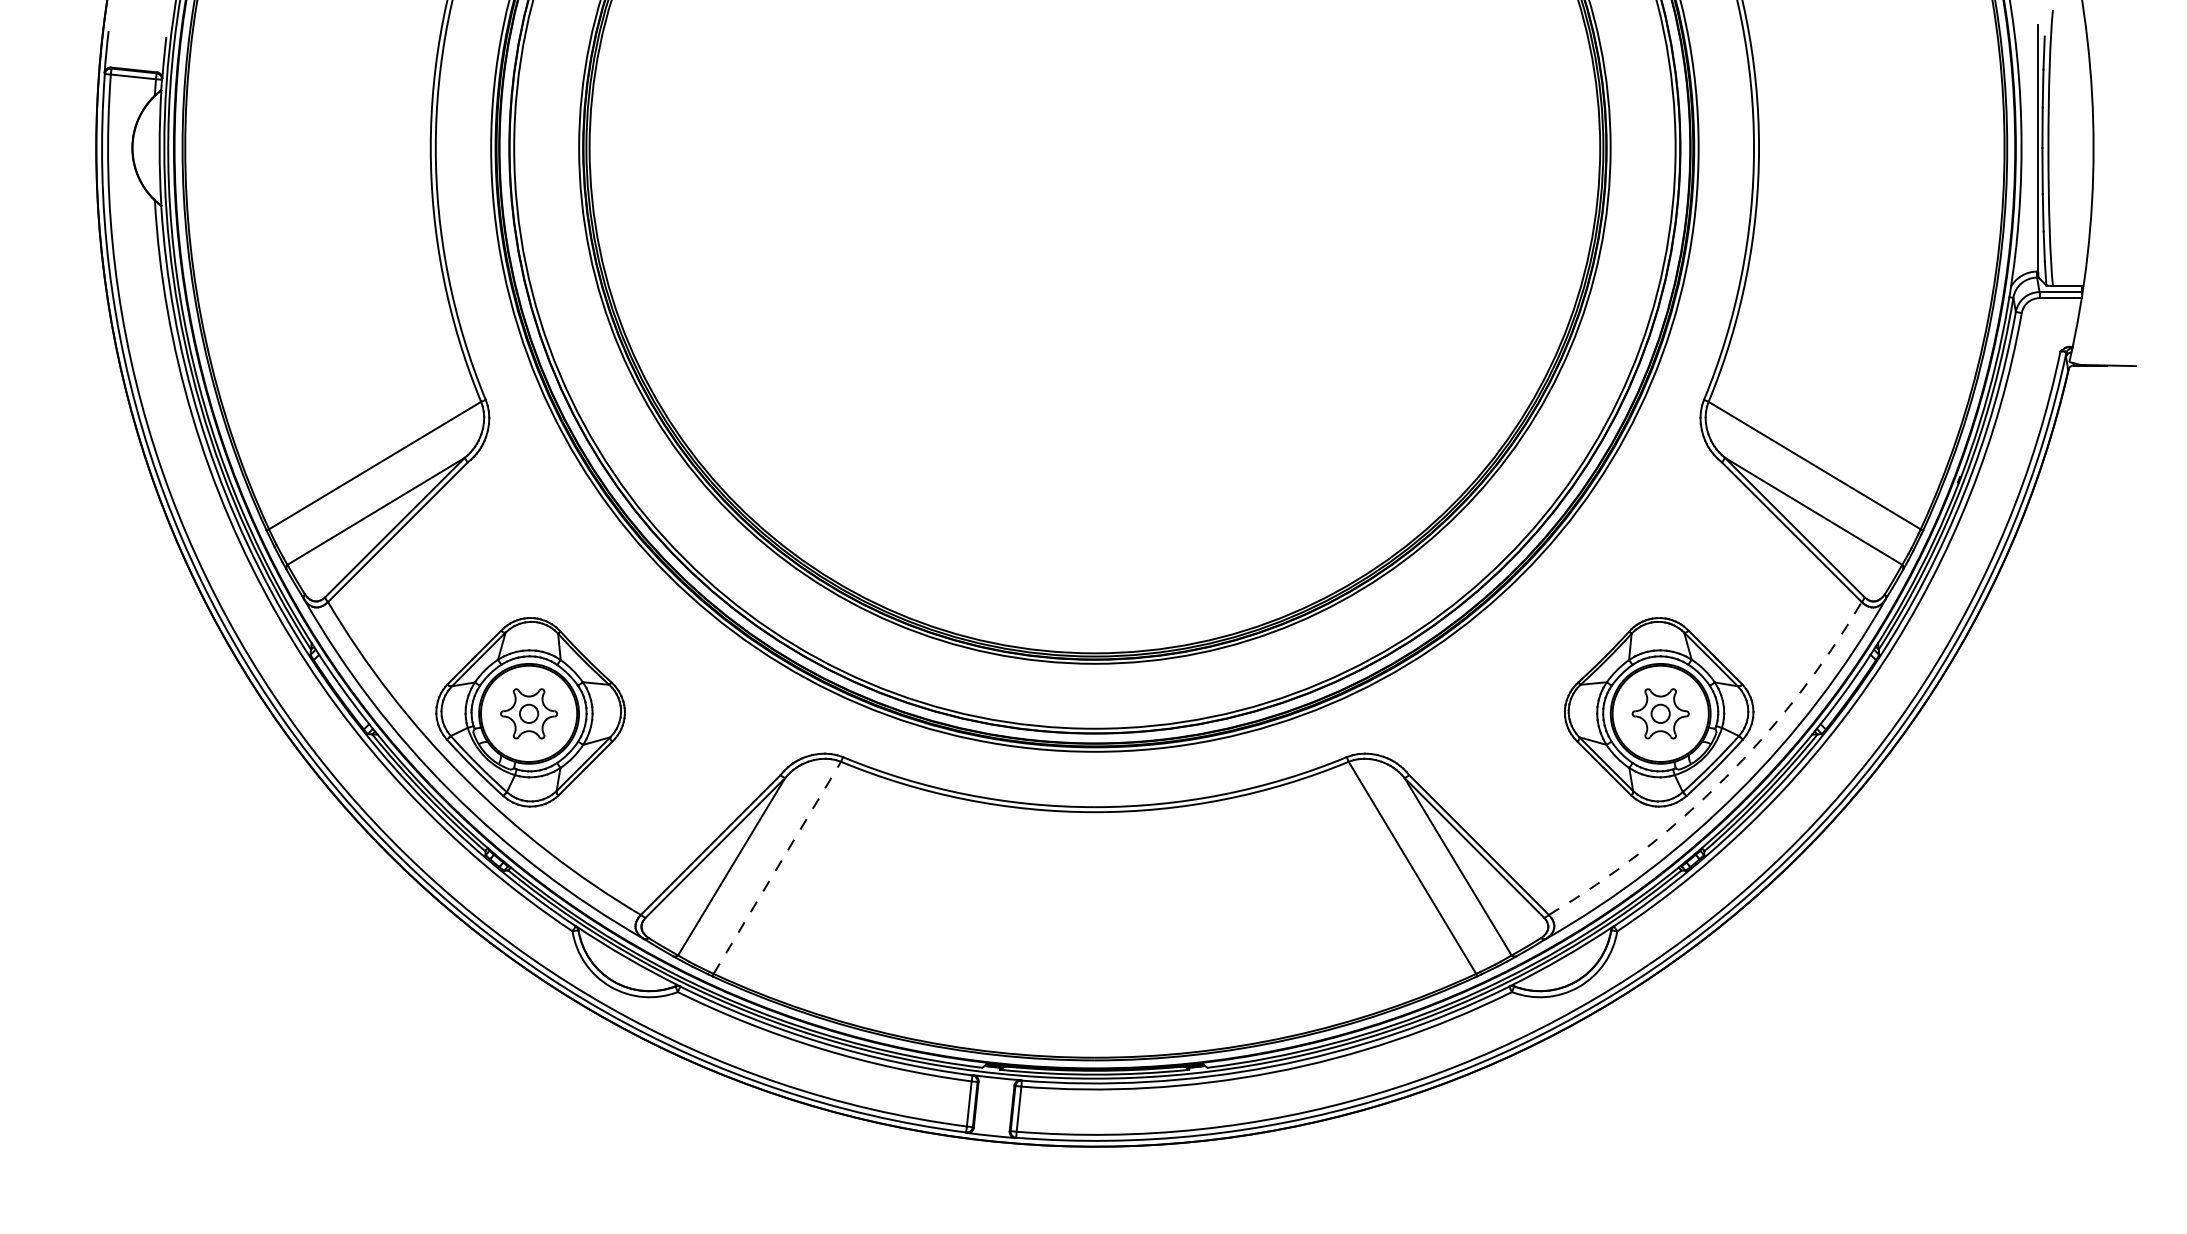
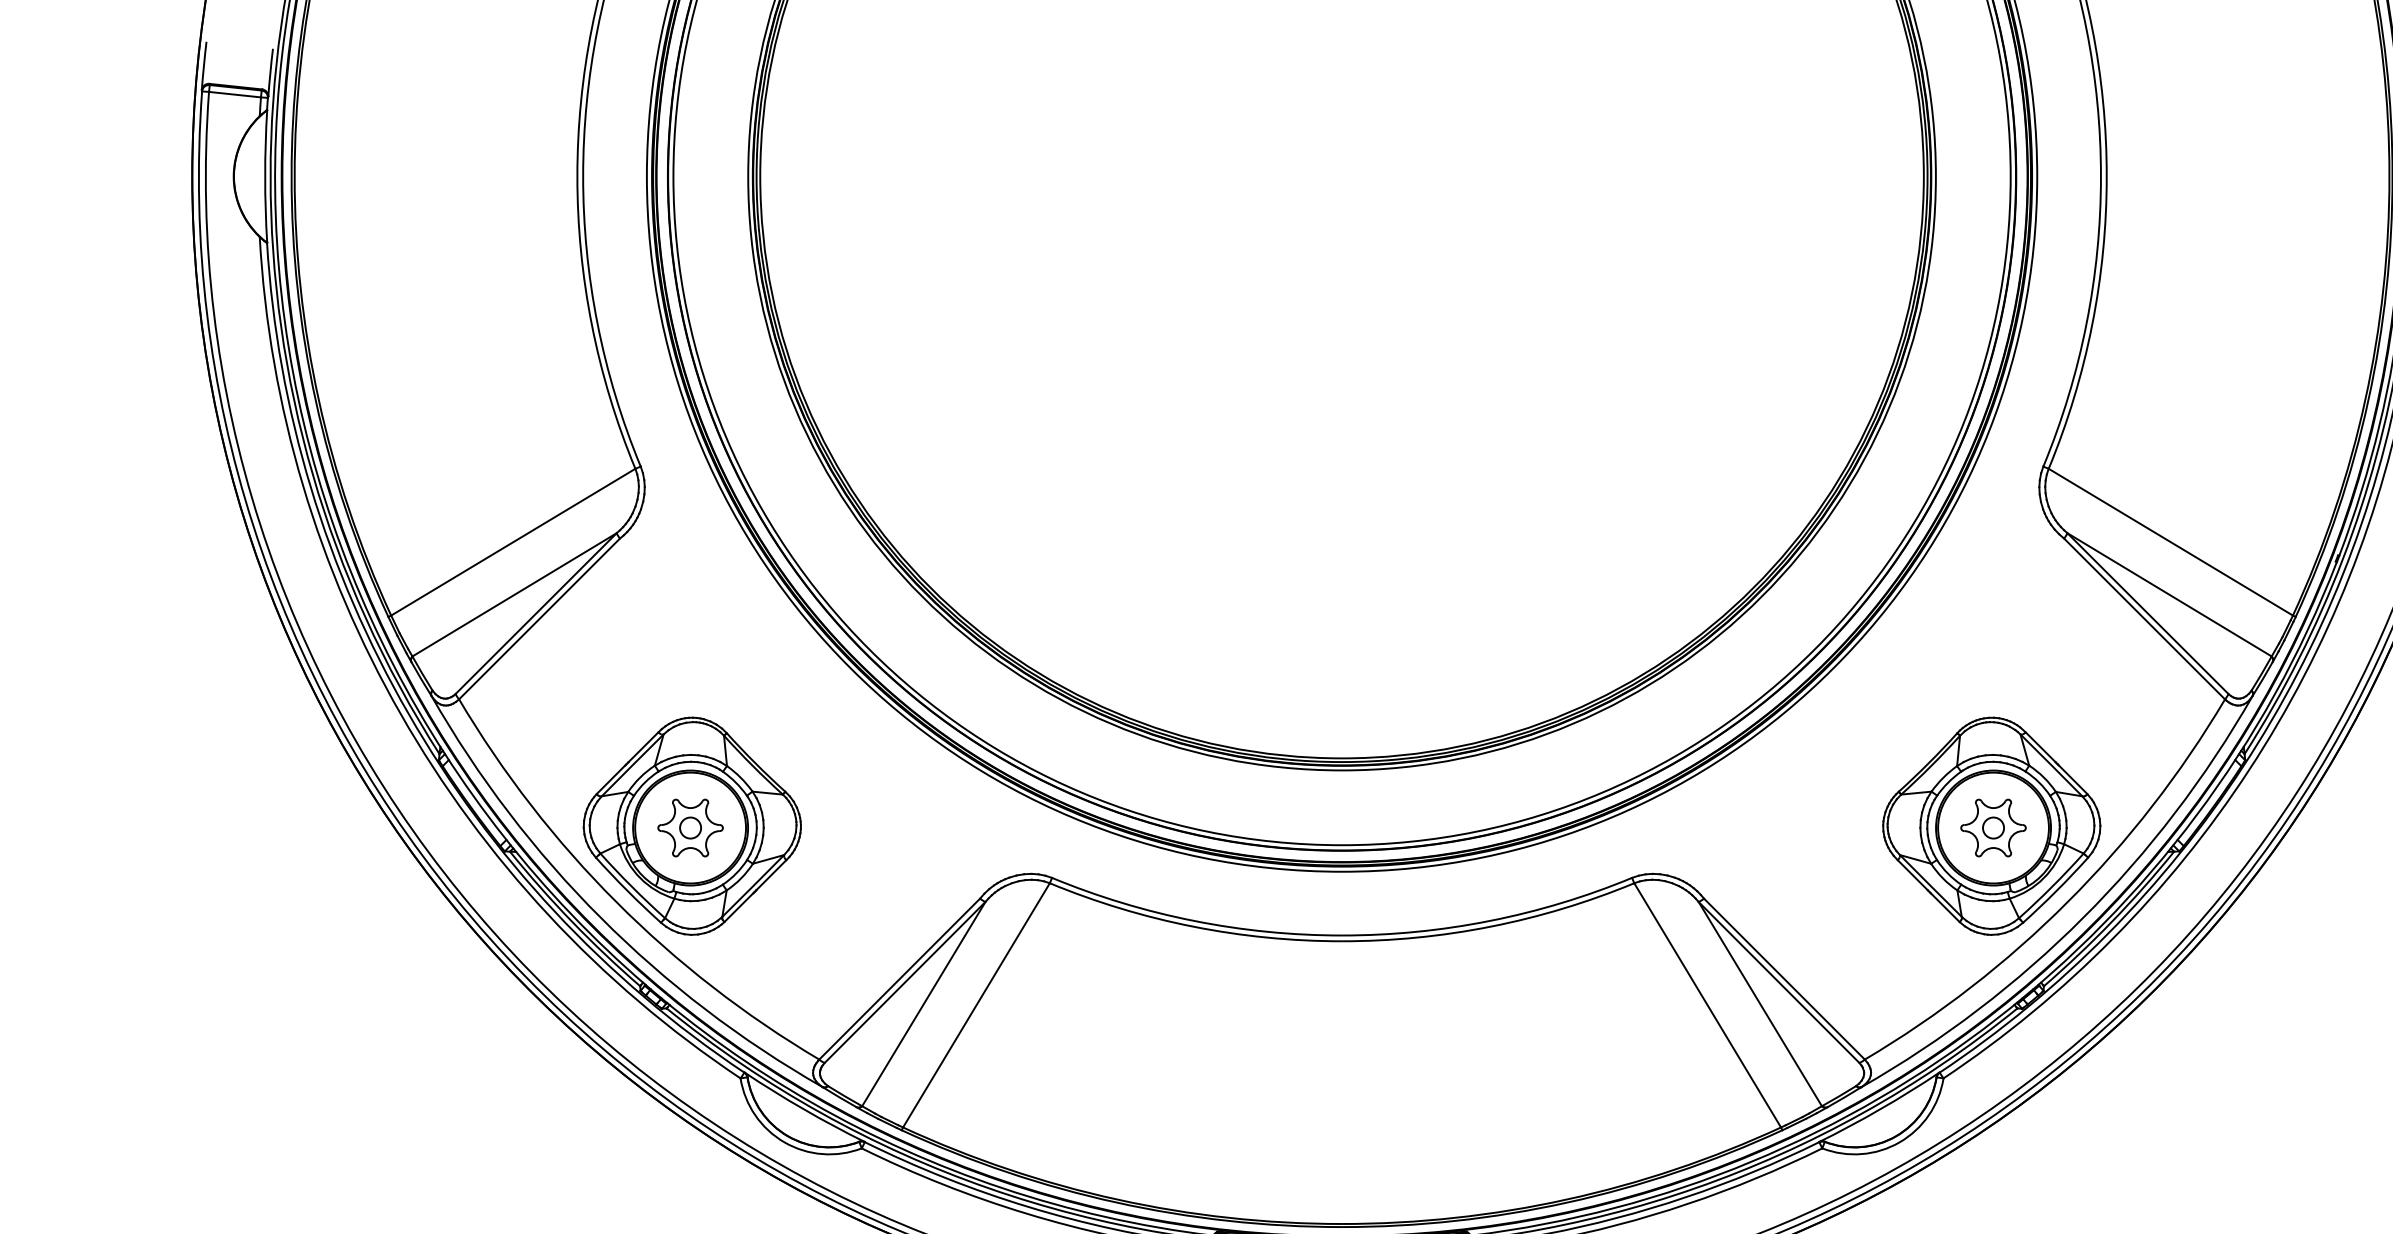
arc: (1725, 778) -> (2068, 902), dashed -> solid
line: (777, 867) -> (976, 1004), dashed -> solid

